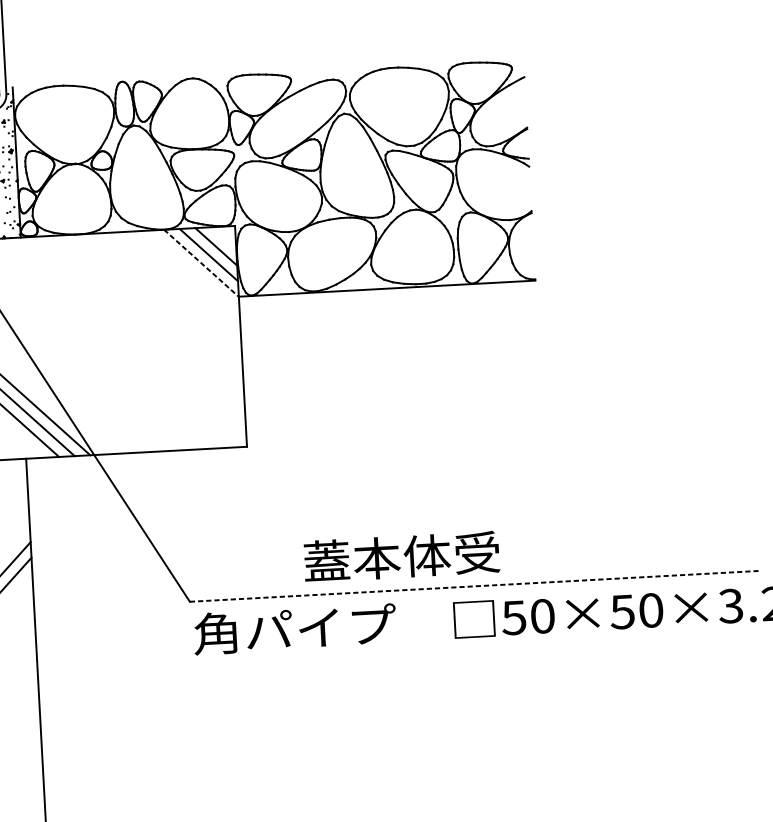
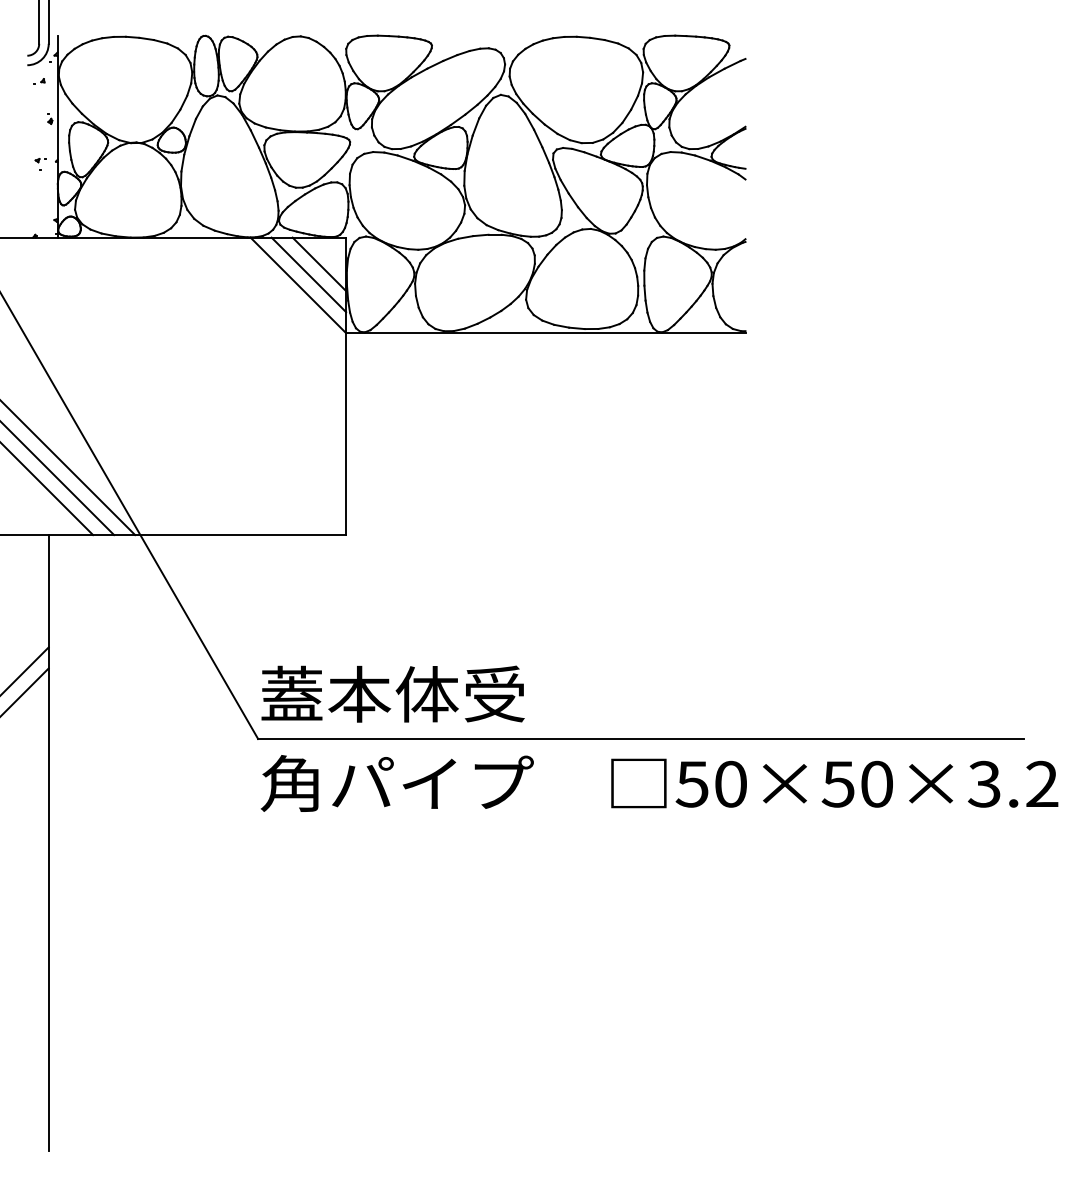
line: (201, 263) -> (298, 285), dashed -> solid
text: (401, 556) -> (392, 693), moved
line: (474, 586) -> (641, 739), dashed -> solid

